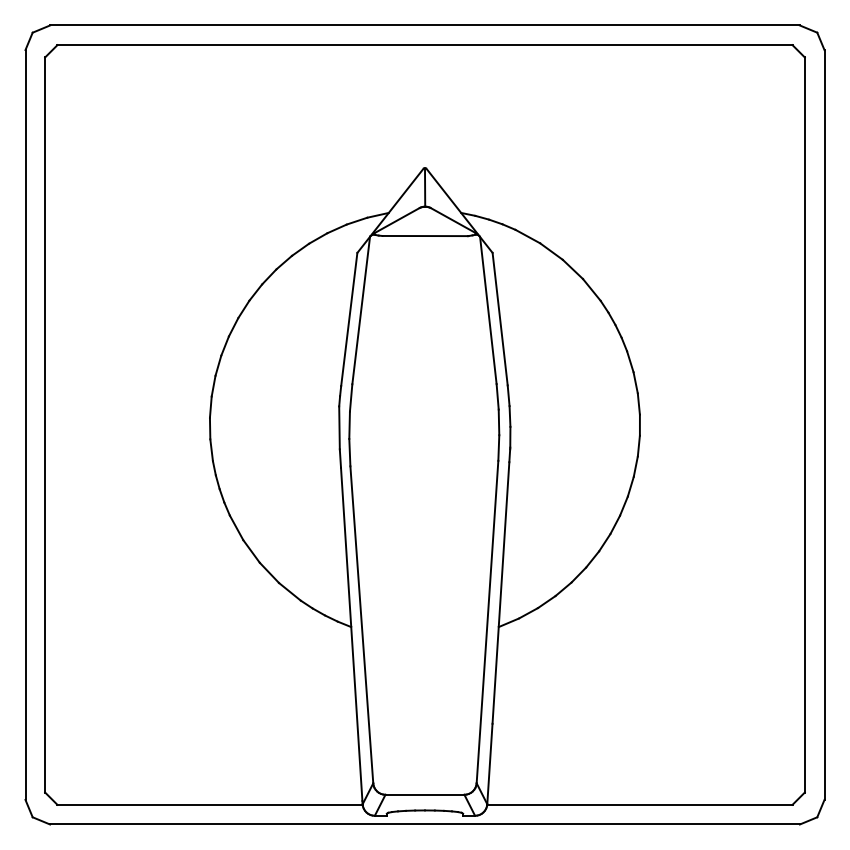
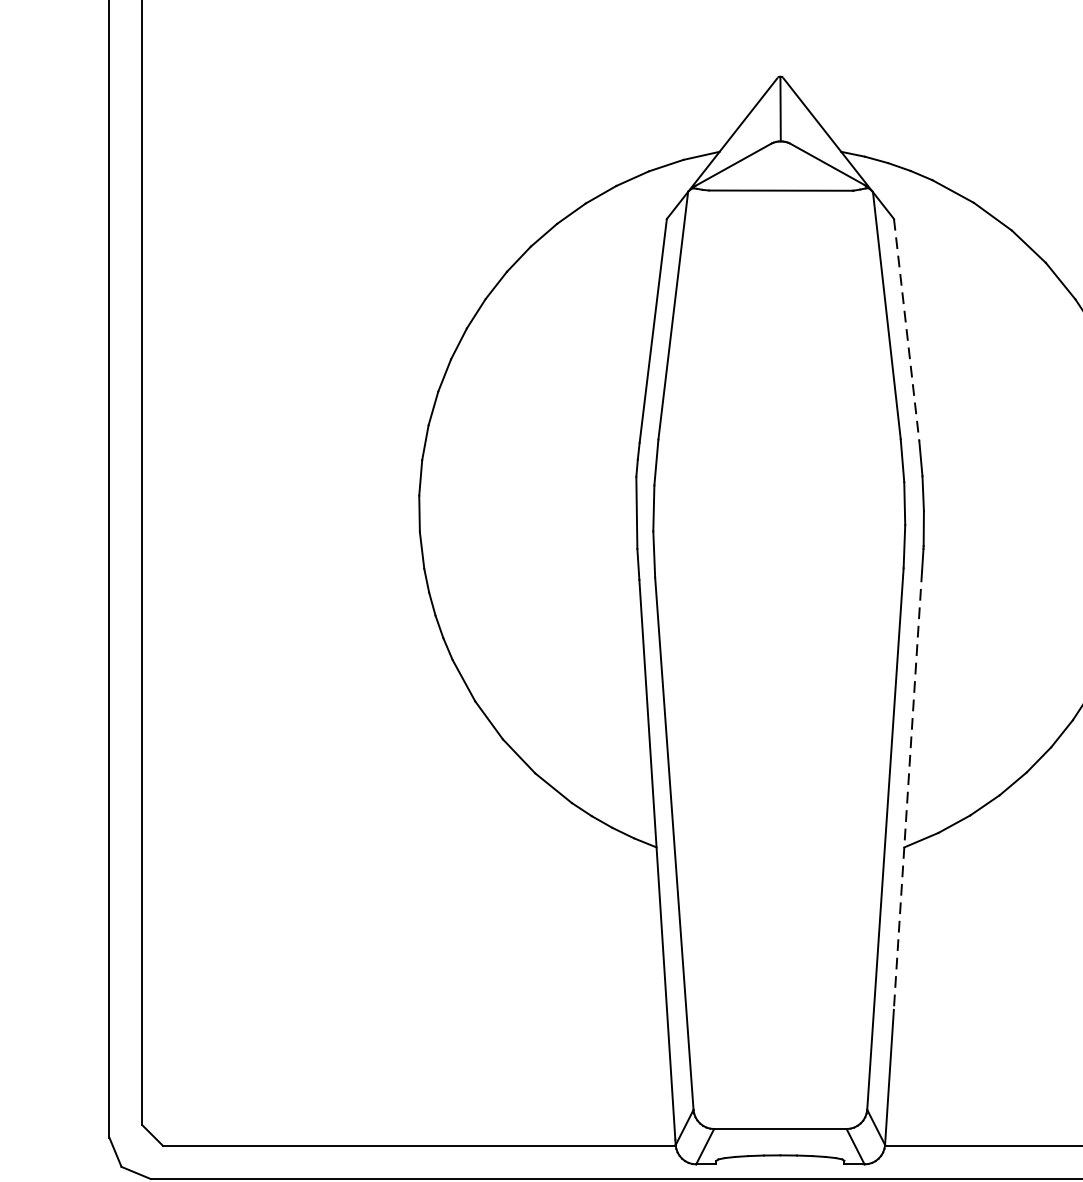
line: (500, 319) -> (907, 330), solid -> dashed
line: (500, 593) -> (907, 791), solid -> dashed

